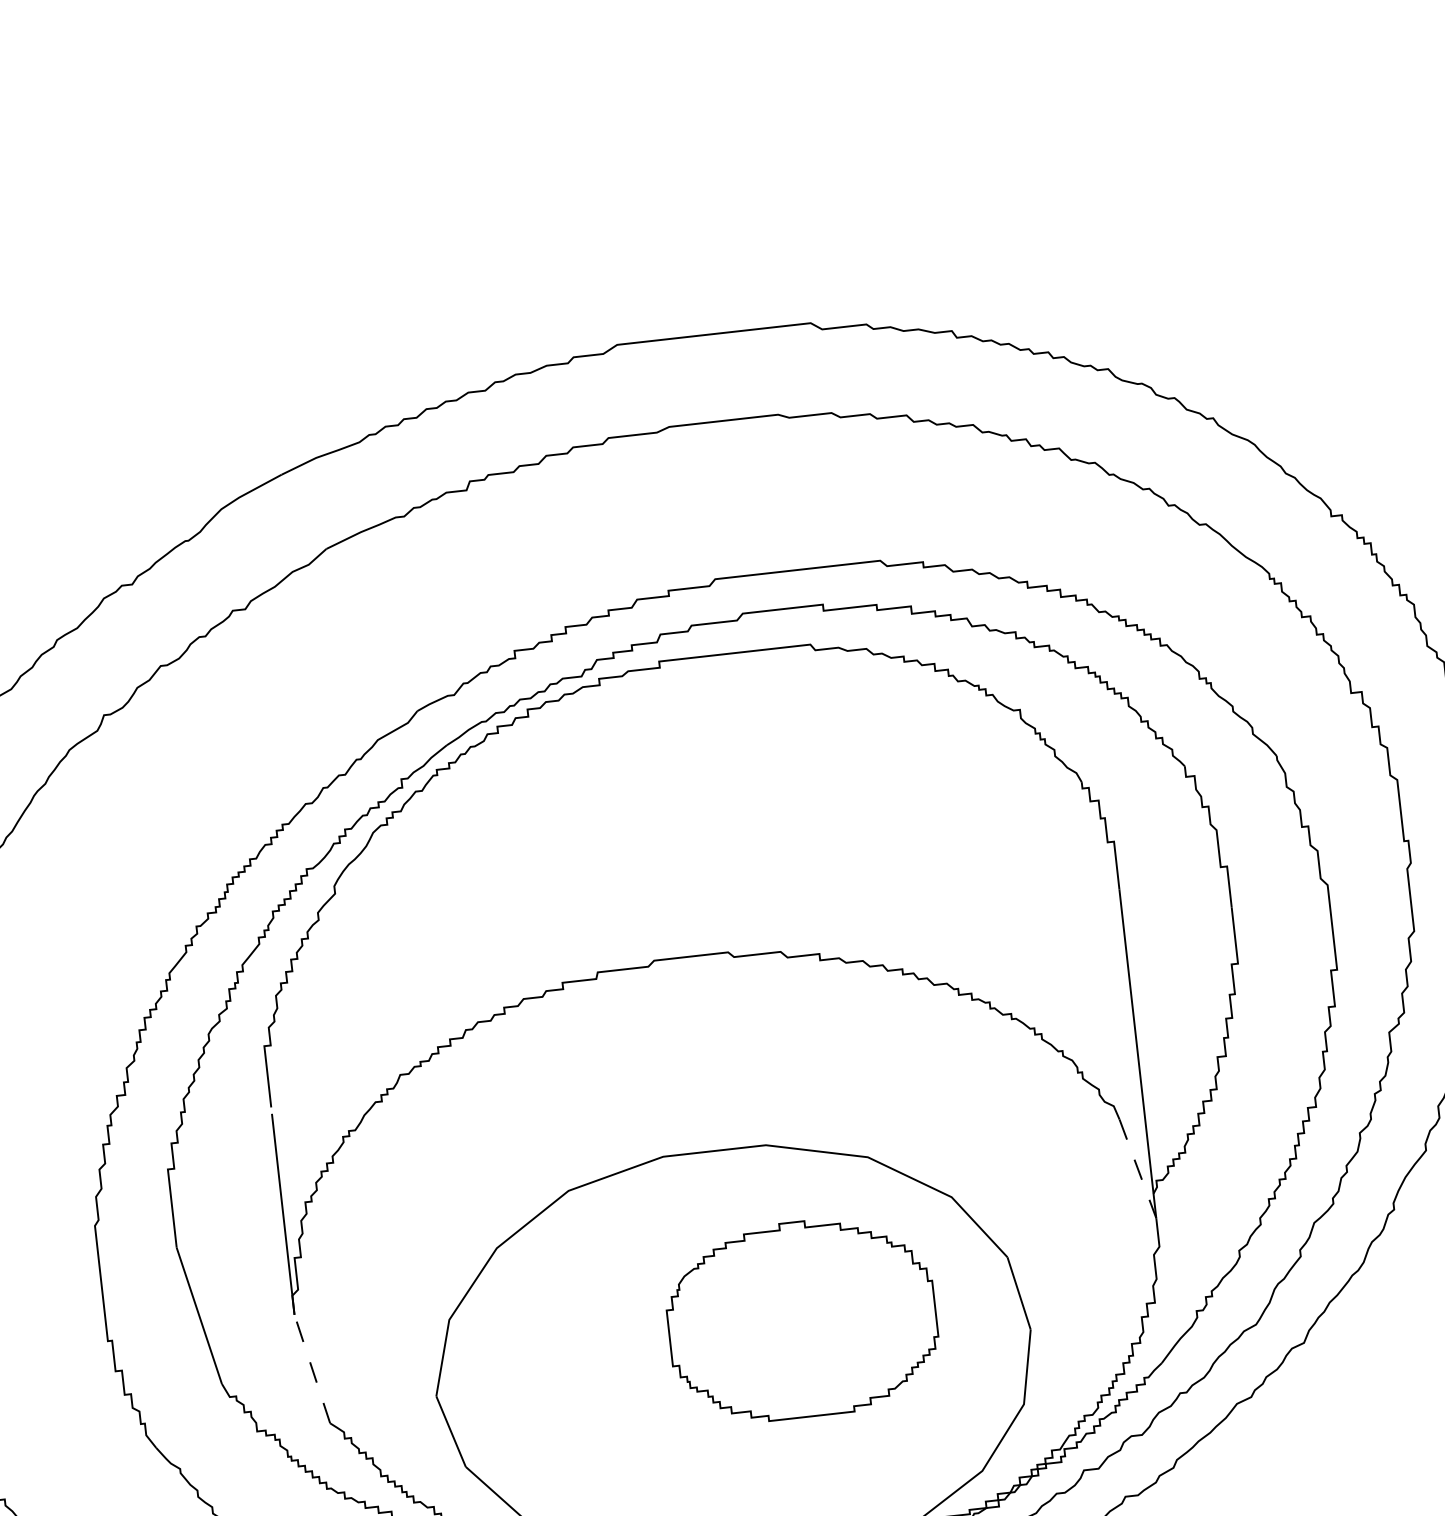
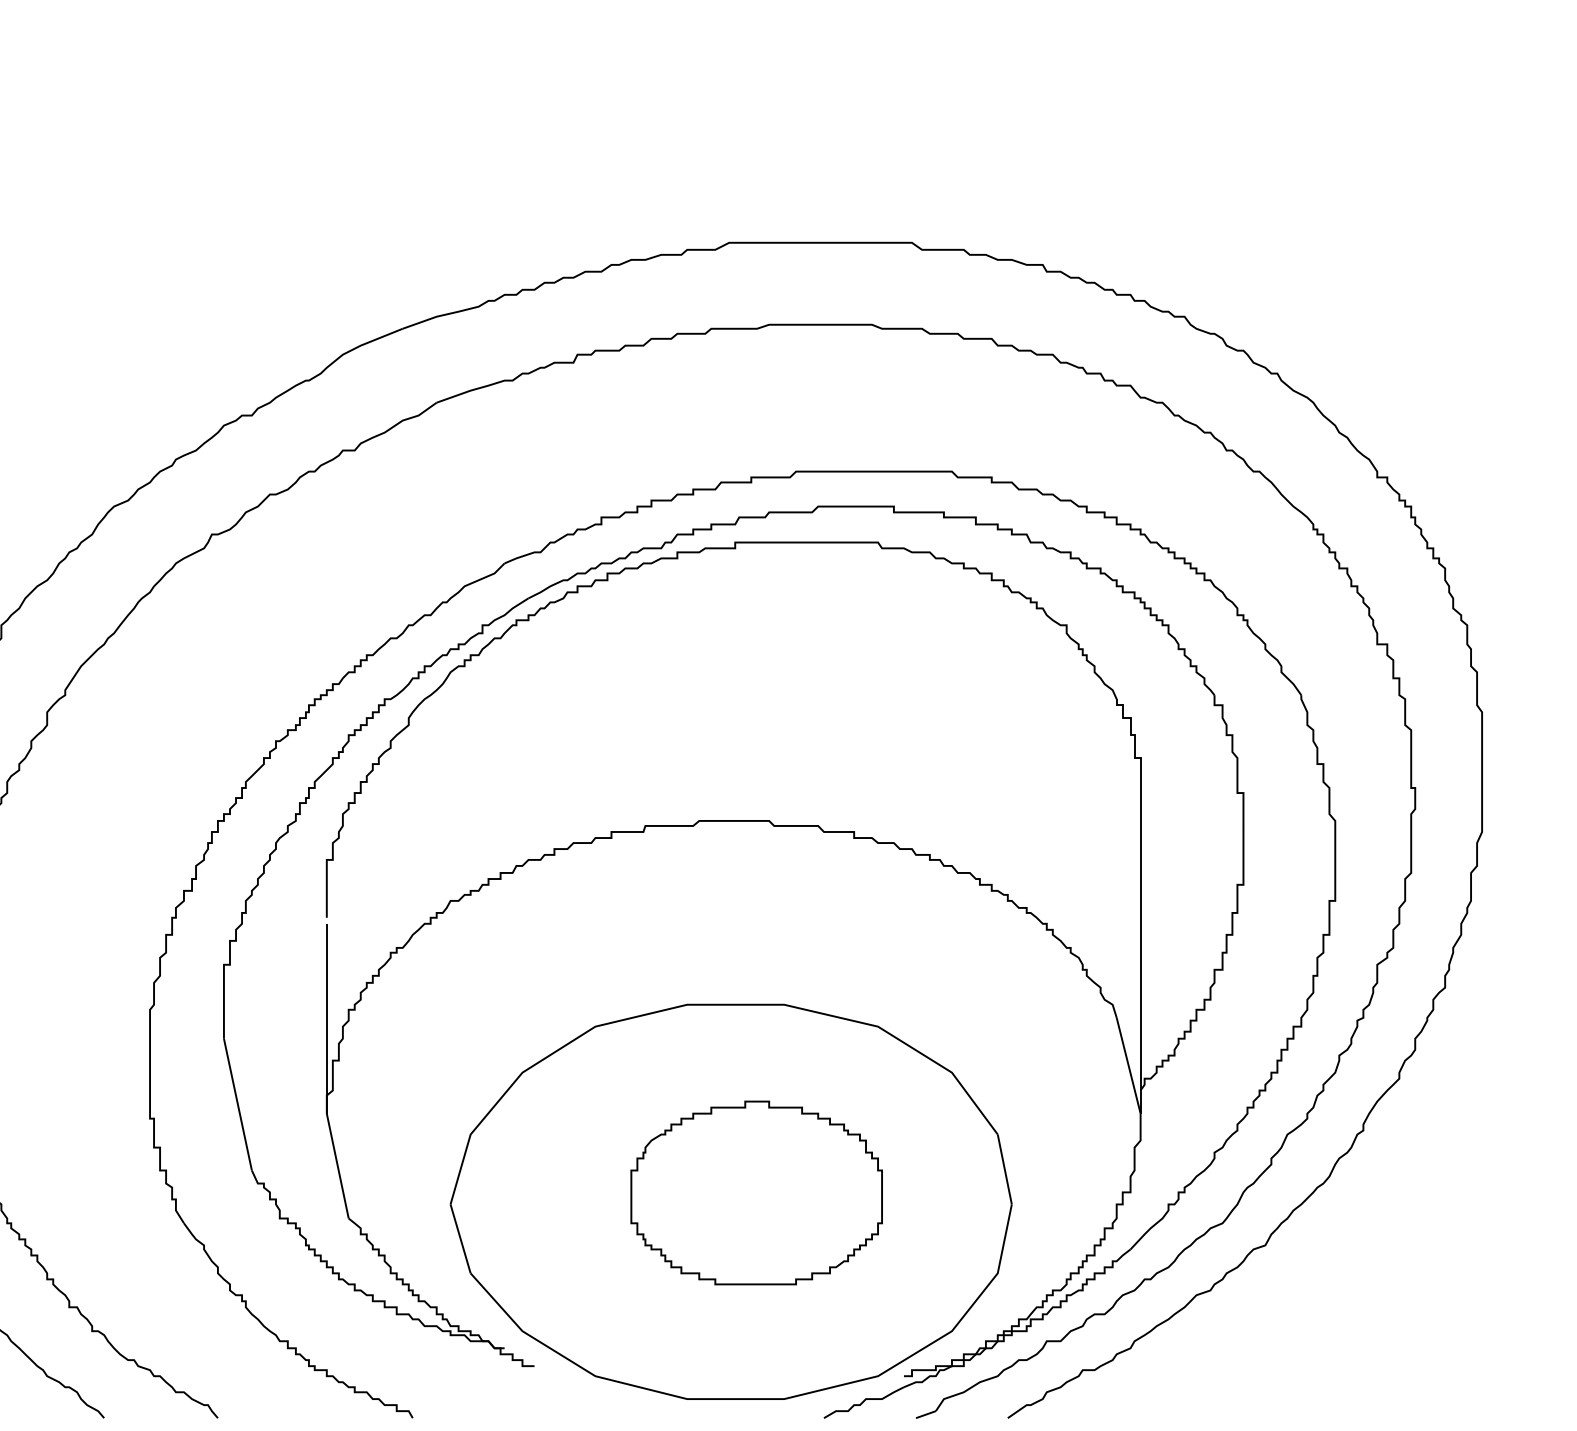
line: (1137, 1169) -> (1128, 1066), dashed -> solid
part: (801, 1318) -> (756, 1192), moved
line: (312, 1369) -> (337, 1166), dashed -> solid

